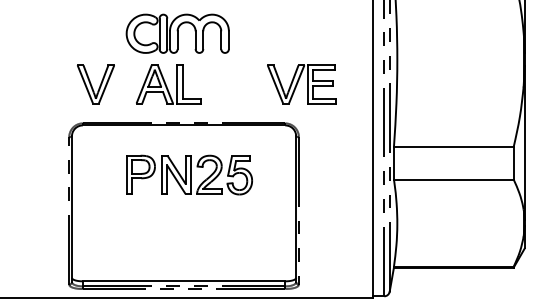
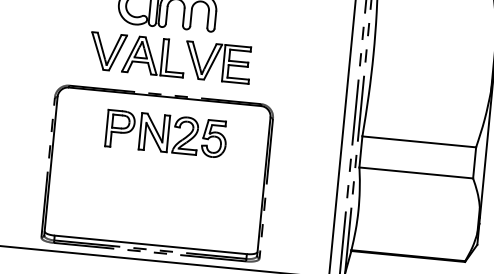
part: (95, 84) -> (107, 52), moved
part: (301, 84) -> (217, 62), moved
part: (189, 174) -> (166, 133), moved

